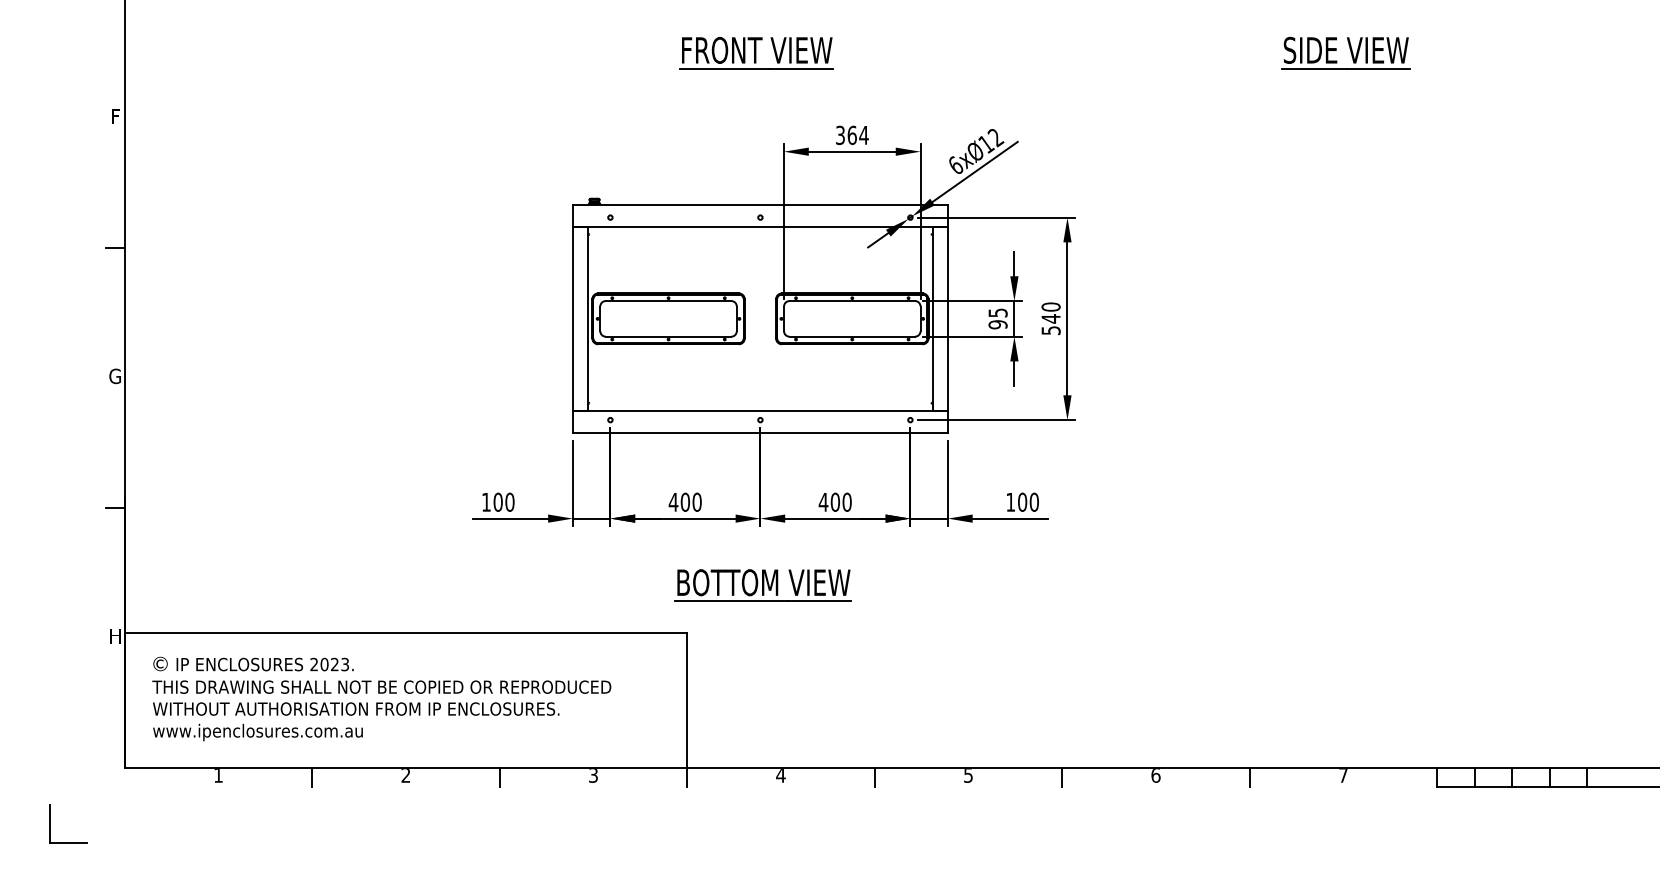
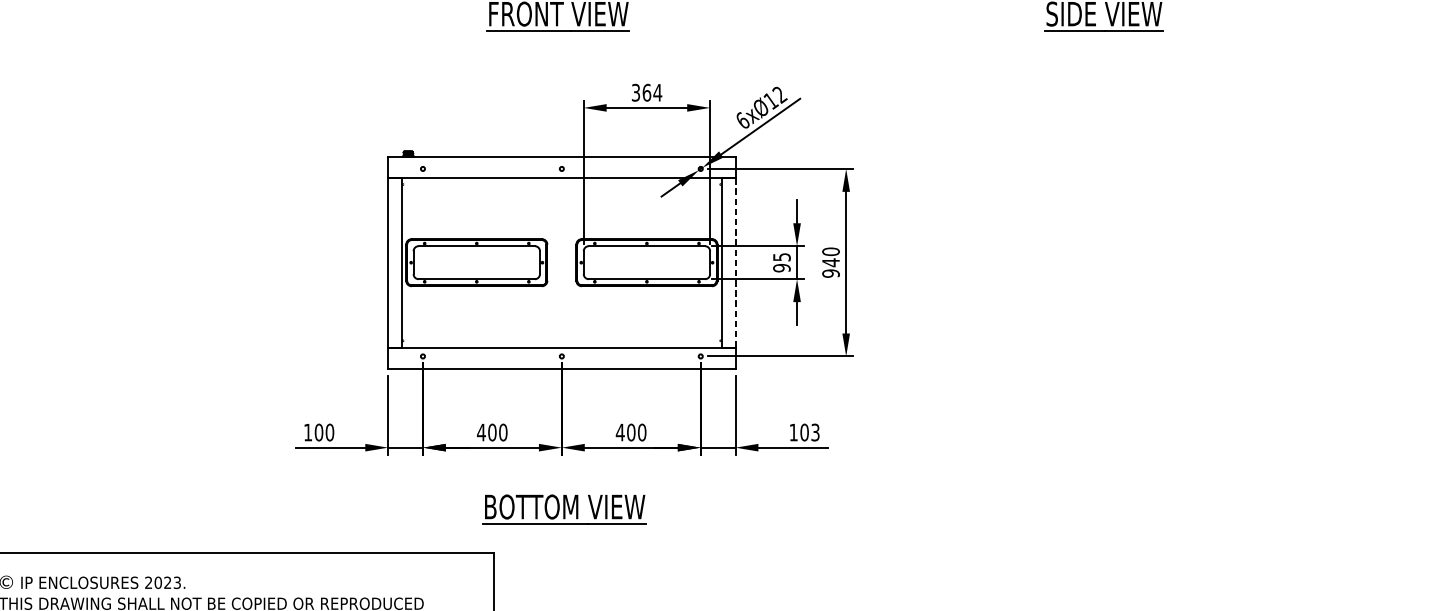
line: (947, 318) -> (735, 262), solid -> dashed
text: (1050, 330) -> (830, 273), 540 -> 940
text: (1033, 501) -> (814, 431), 100 -> 103

